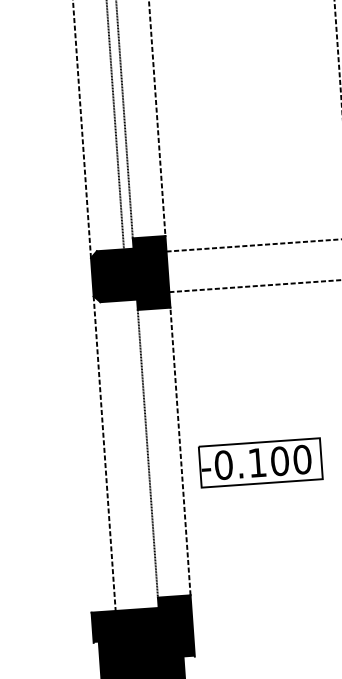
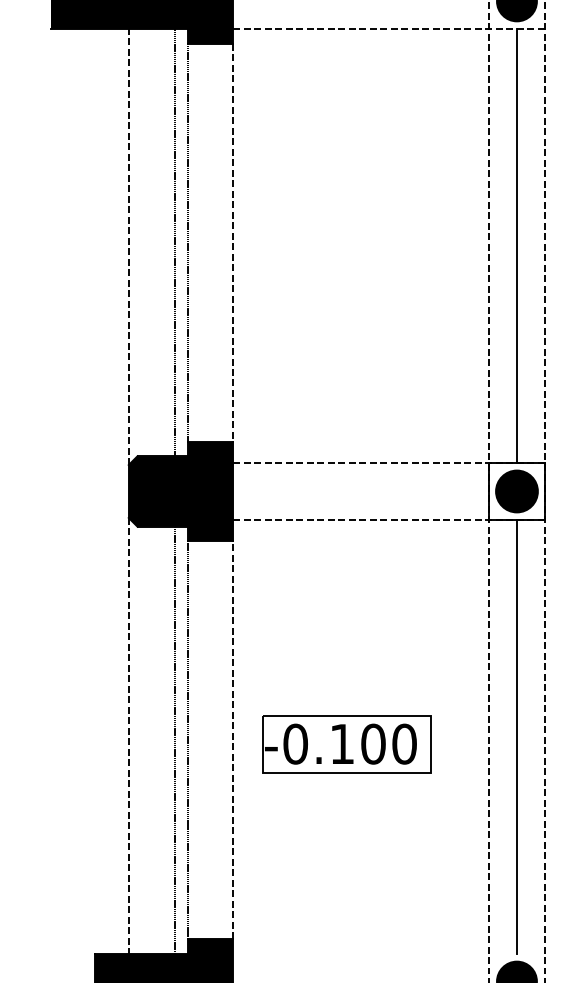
line: (138, 453) -> (175, 739), added
part: (260, 462) -> (346, 744), moved

